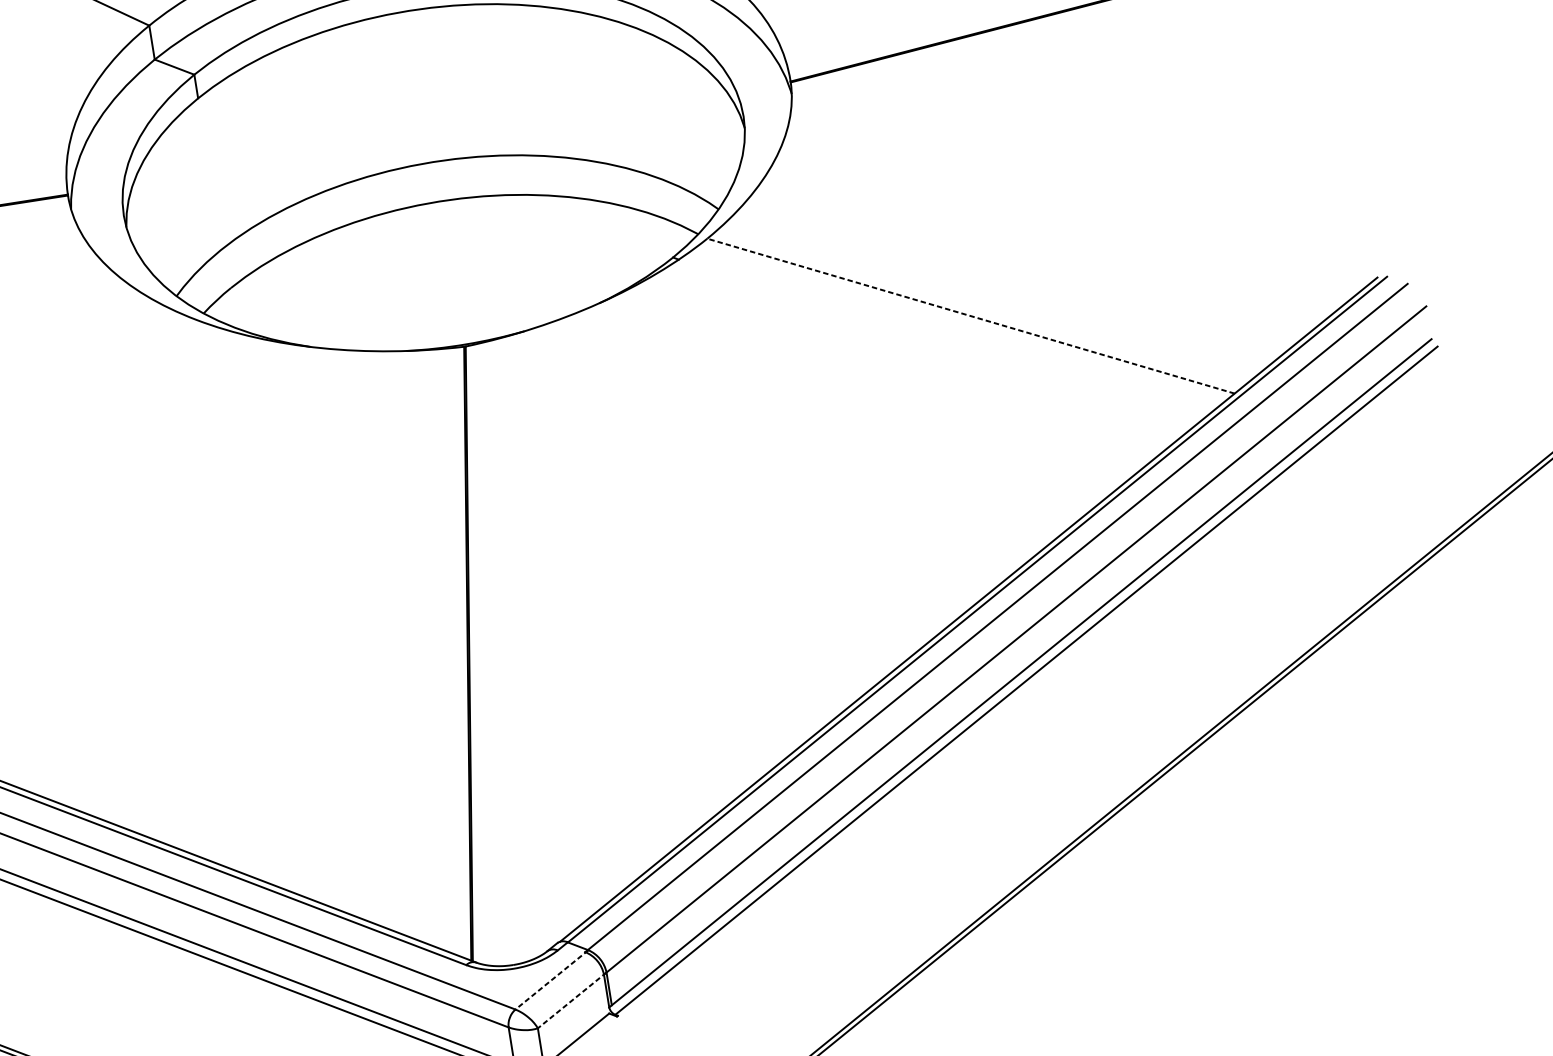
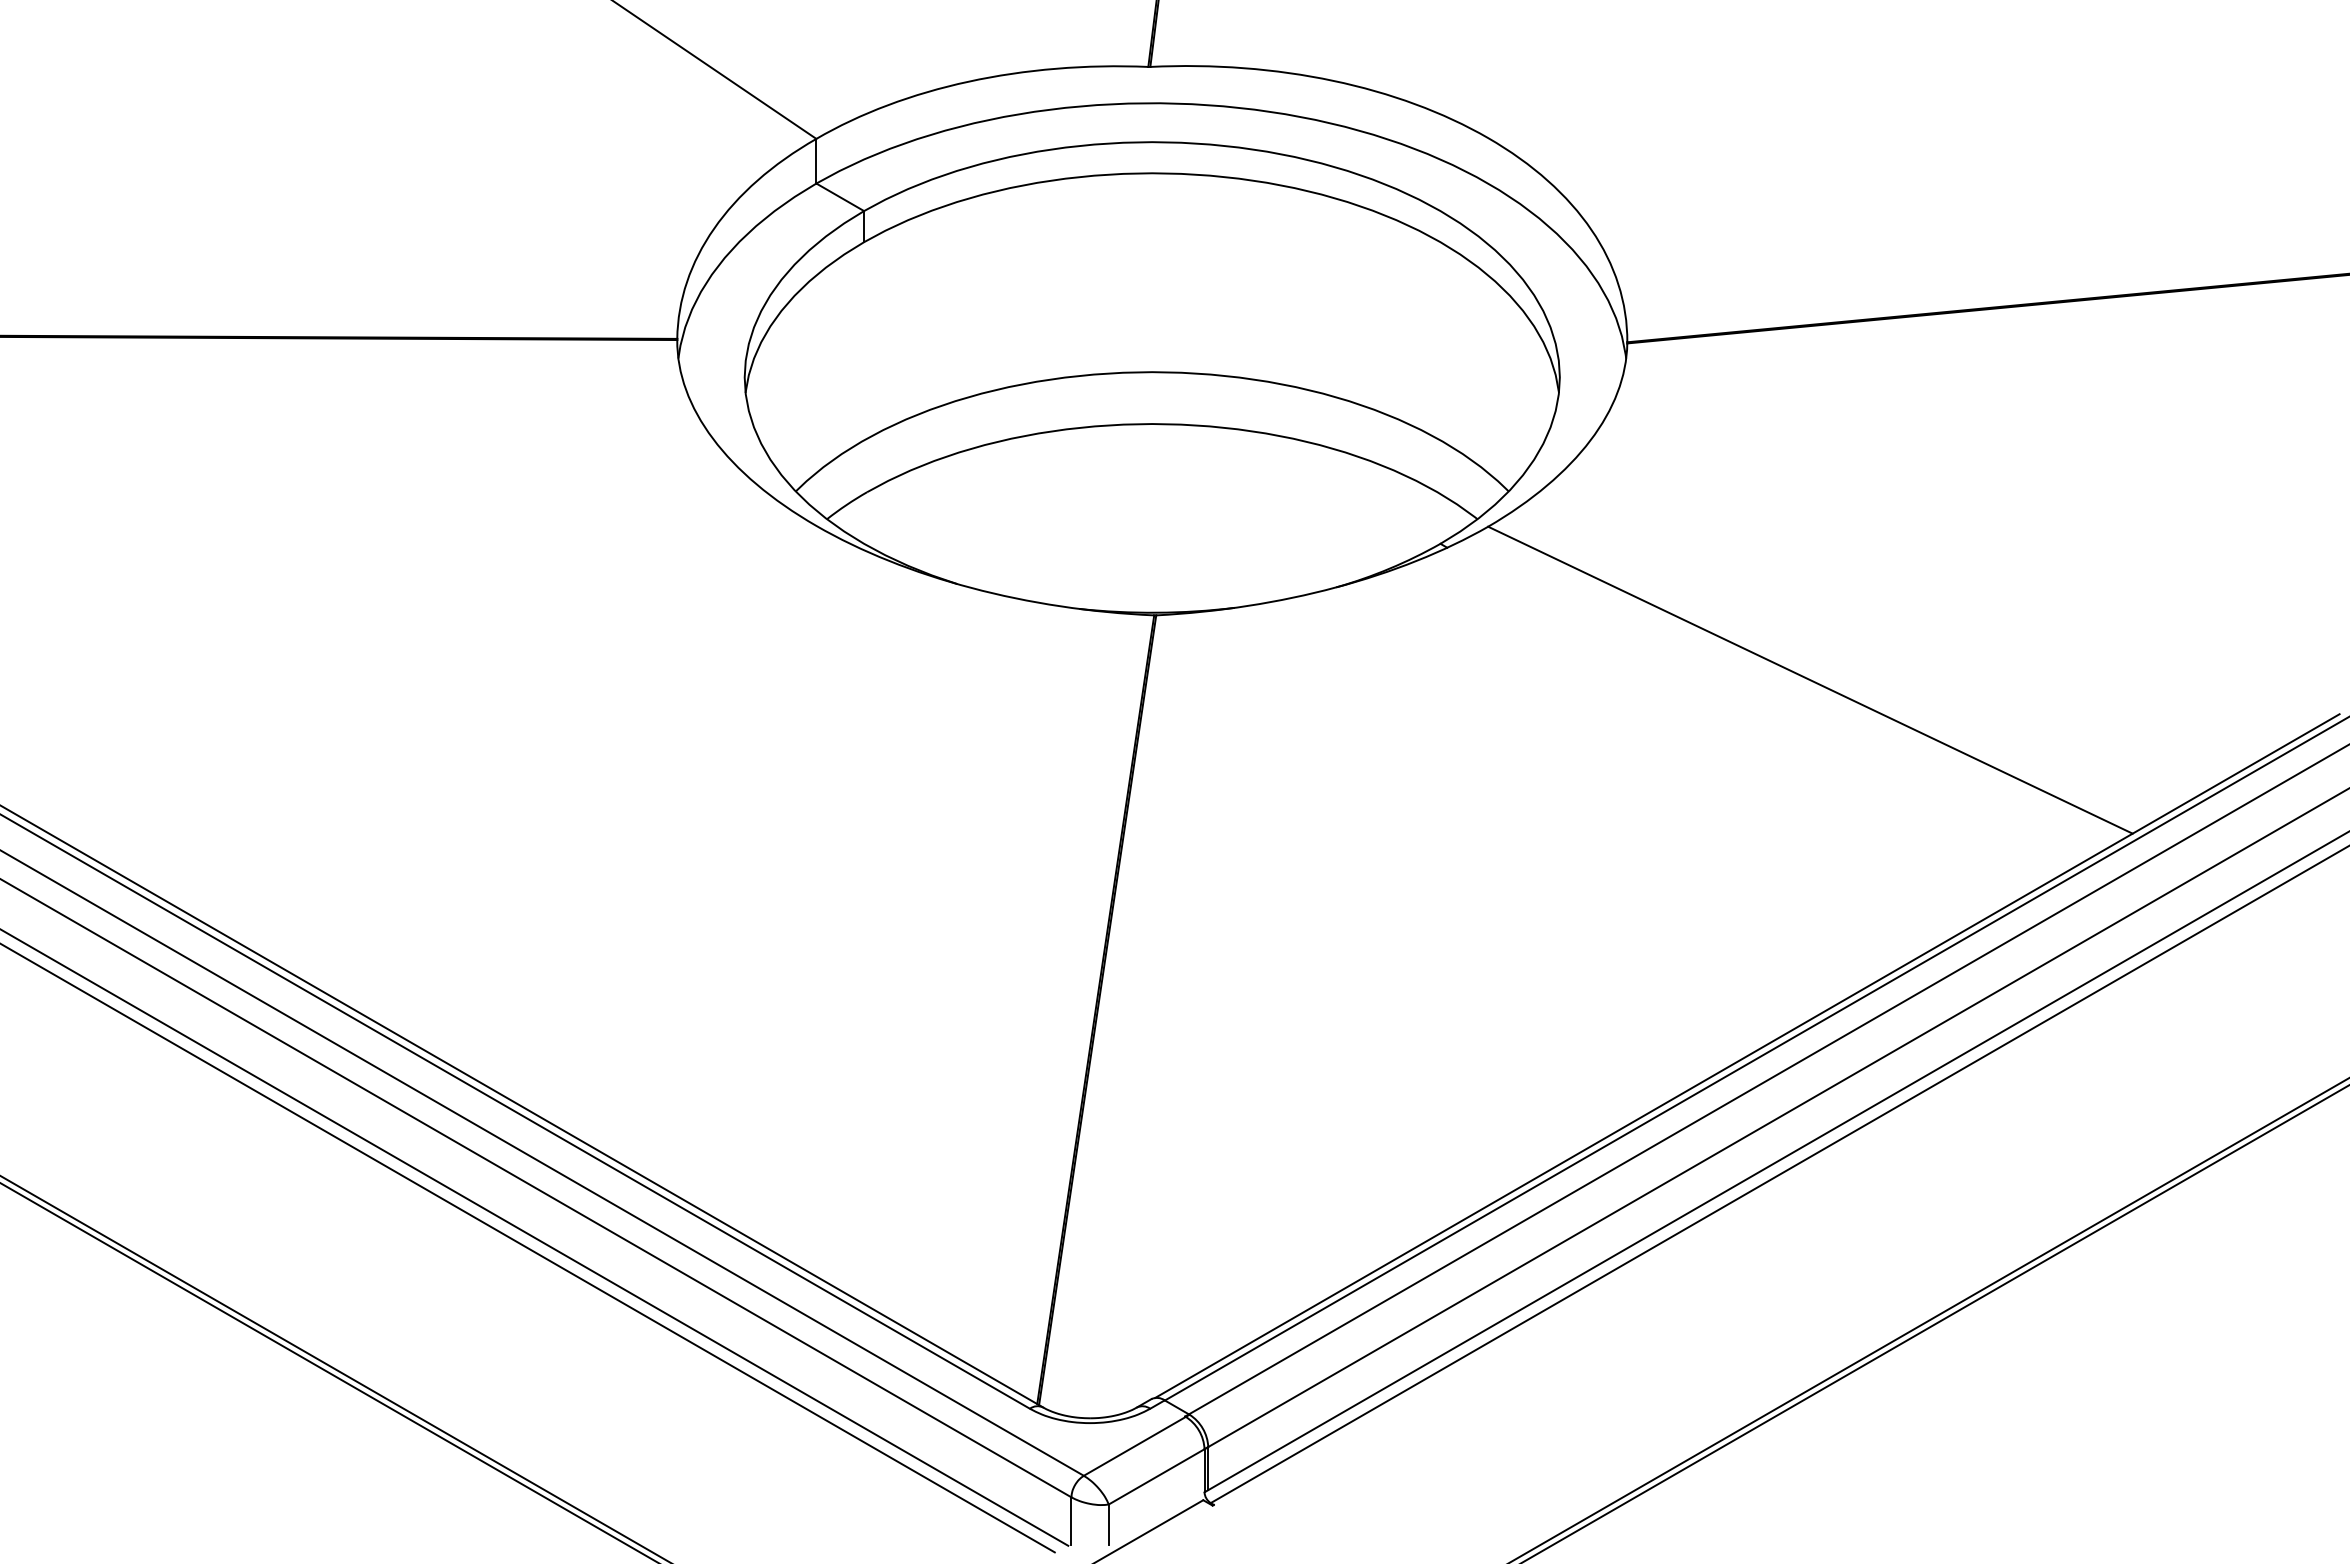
line: (971, 316) -> (1810, 680), dashed -> solid
line: (551, 980) -> (1136, 1445), dashed -> solid
line: (572, 1000) -> (1158, 1476), dashed -> solid

